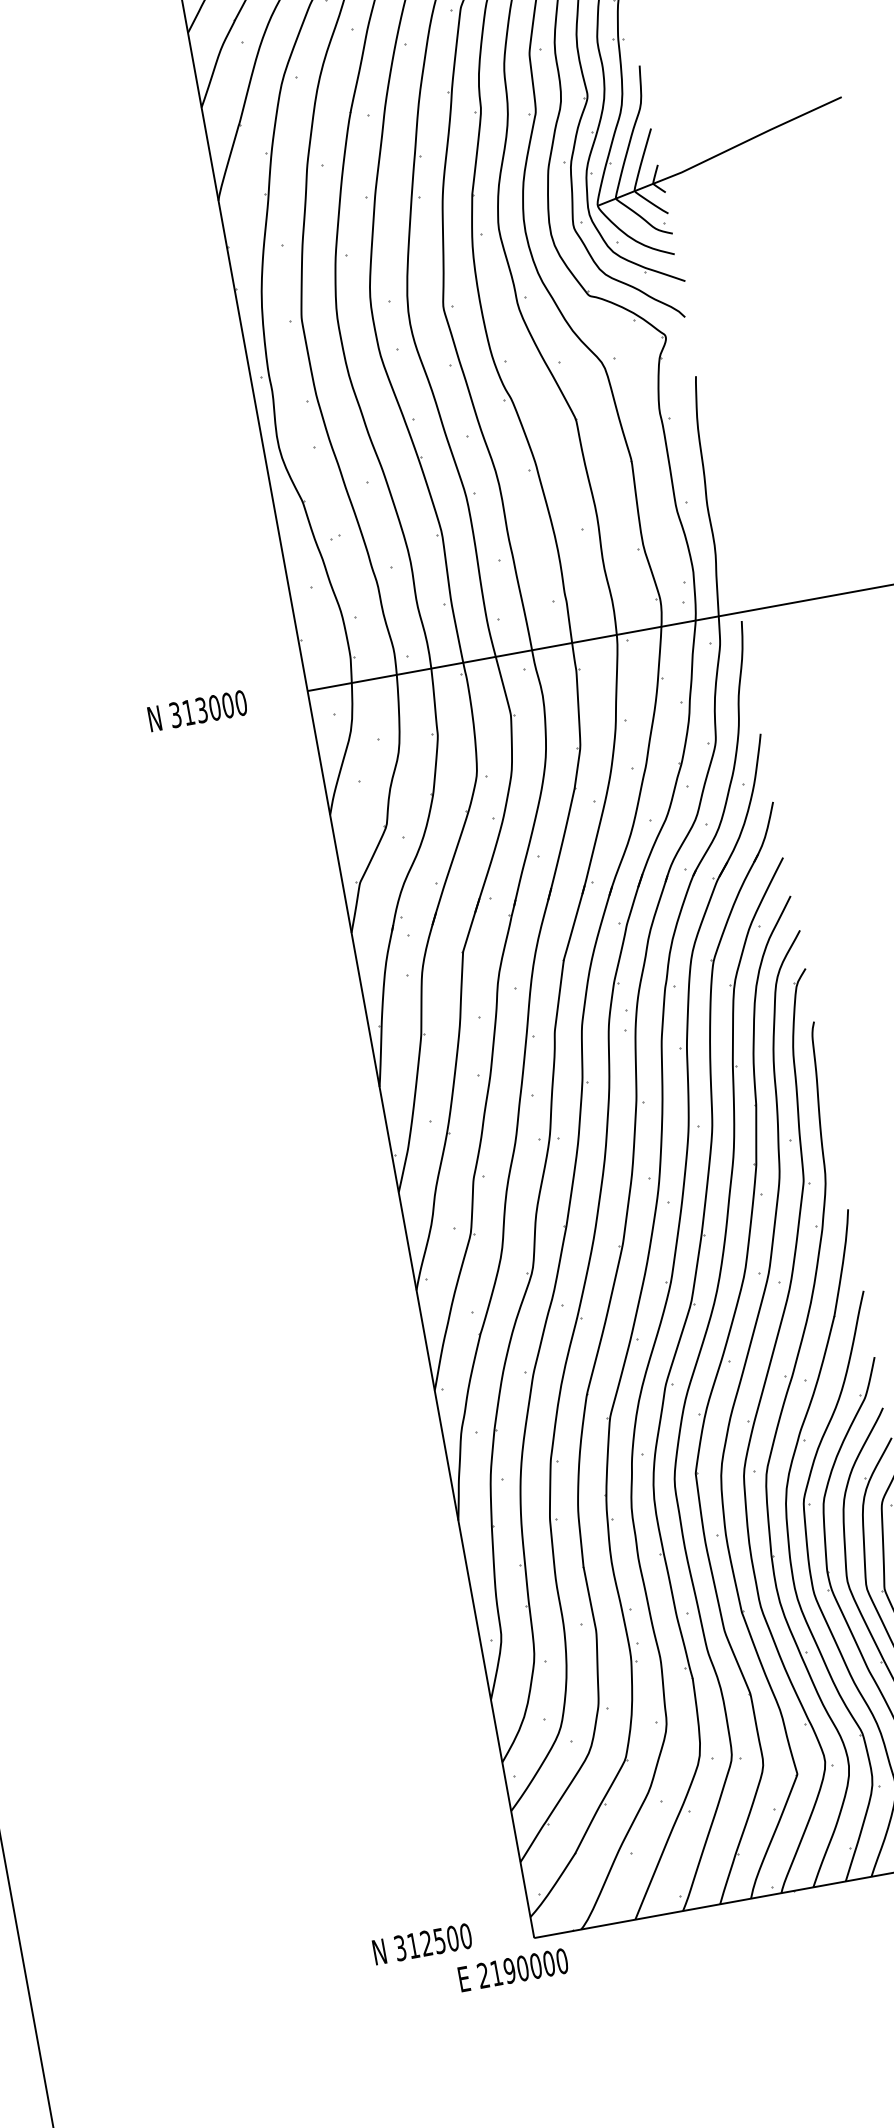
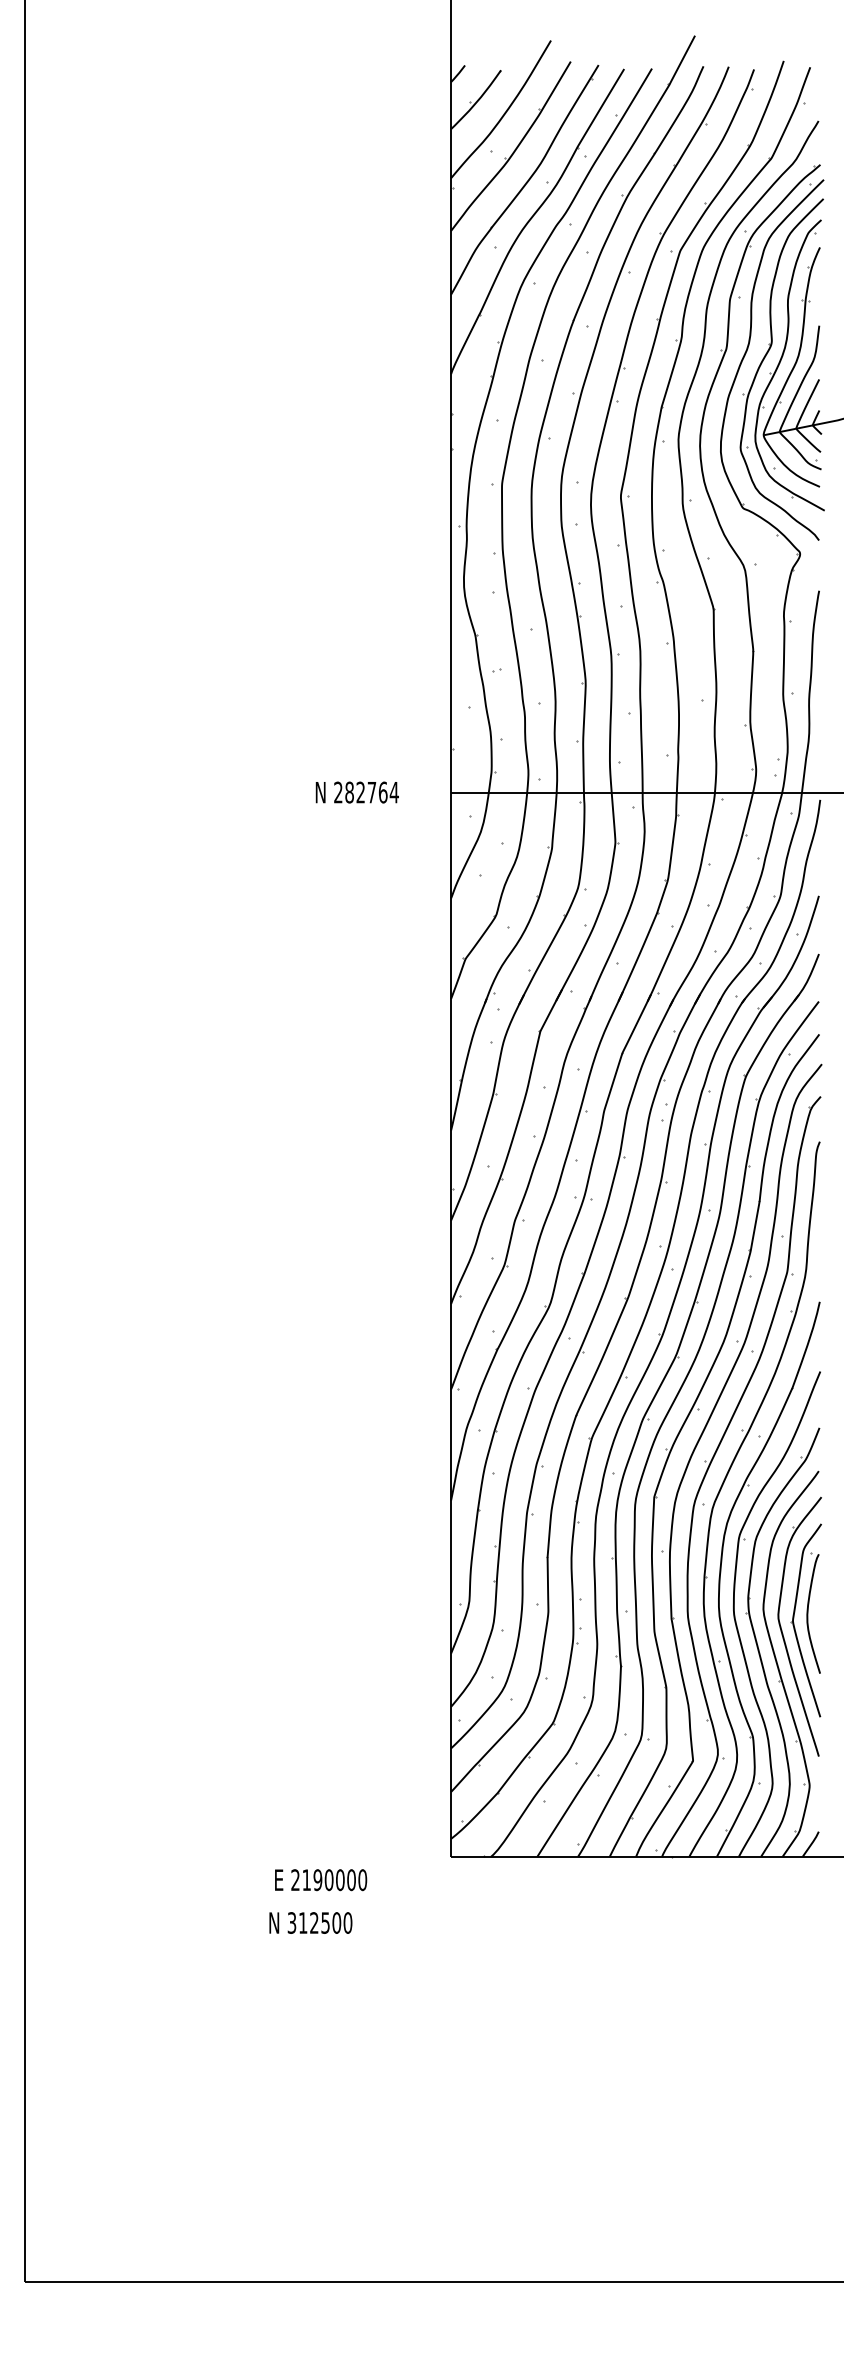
text: (208, 708) -> (366, 792), 313000 -> 282764
text: (421, 1943) -> (310, 1922), moved
text: (513, 1970) -> (321, 1880), moved

